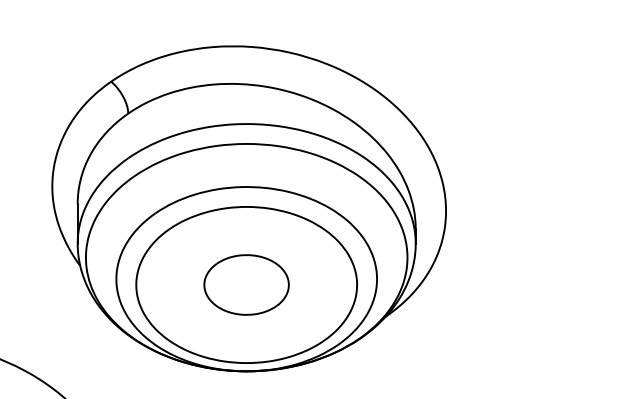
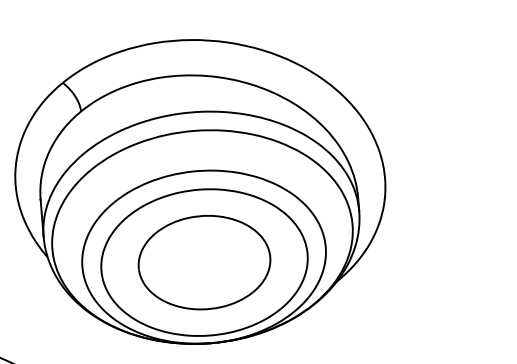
part: (246, 284) -> (204, 262), size x1.67

